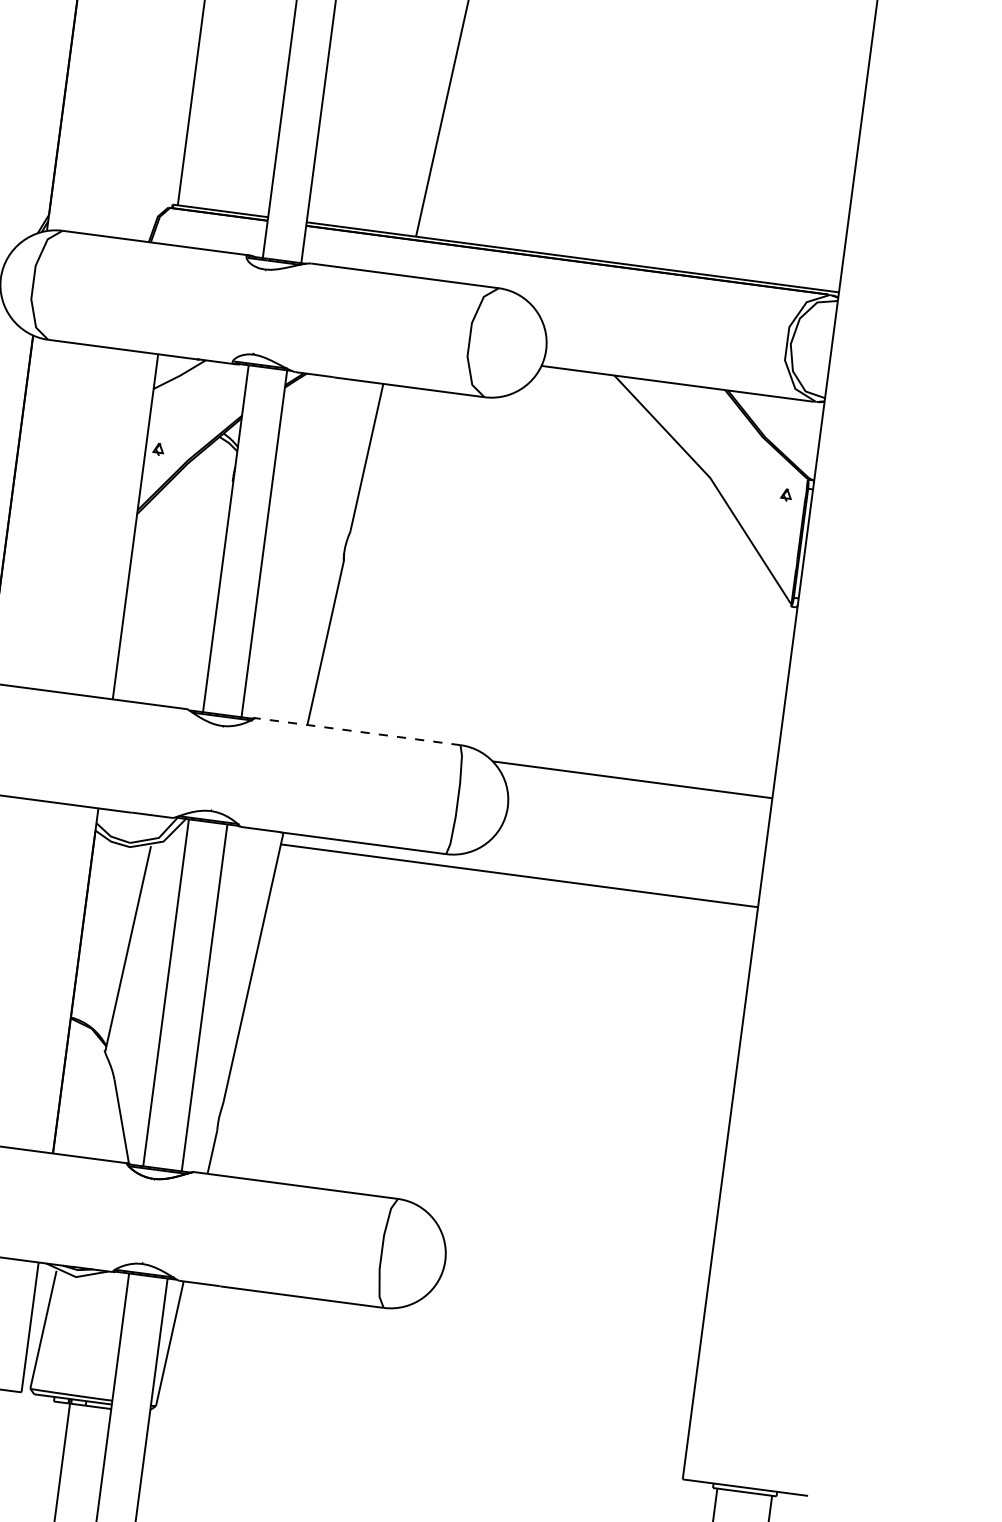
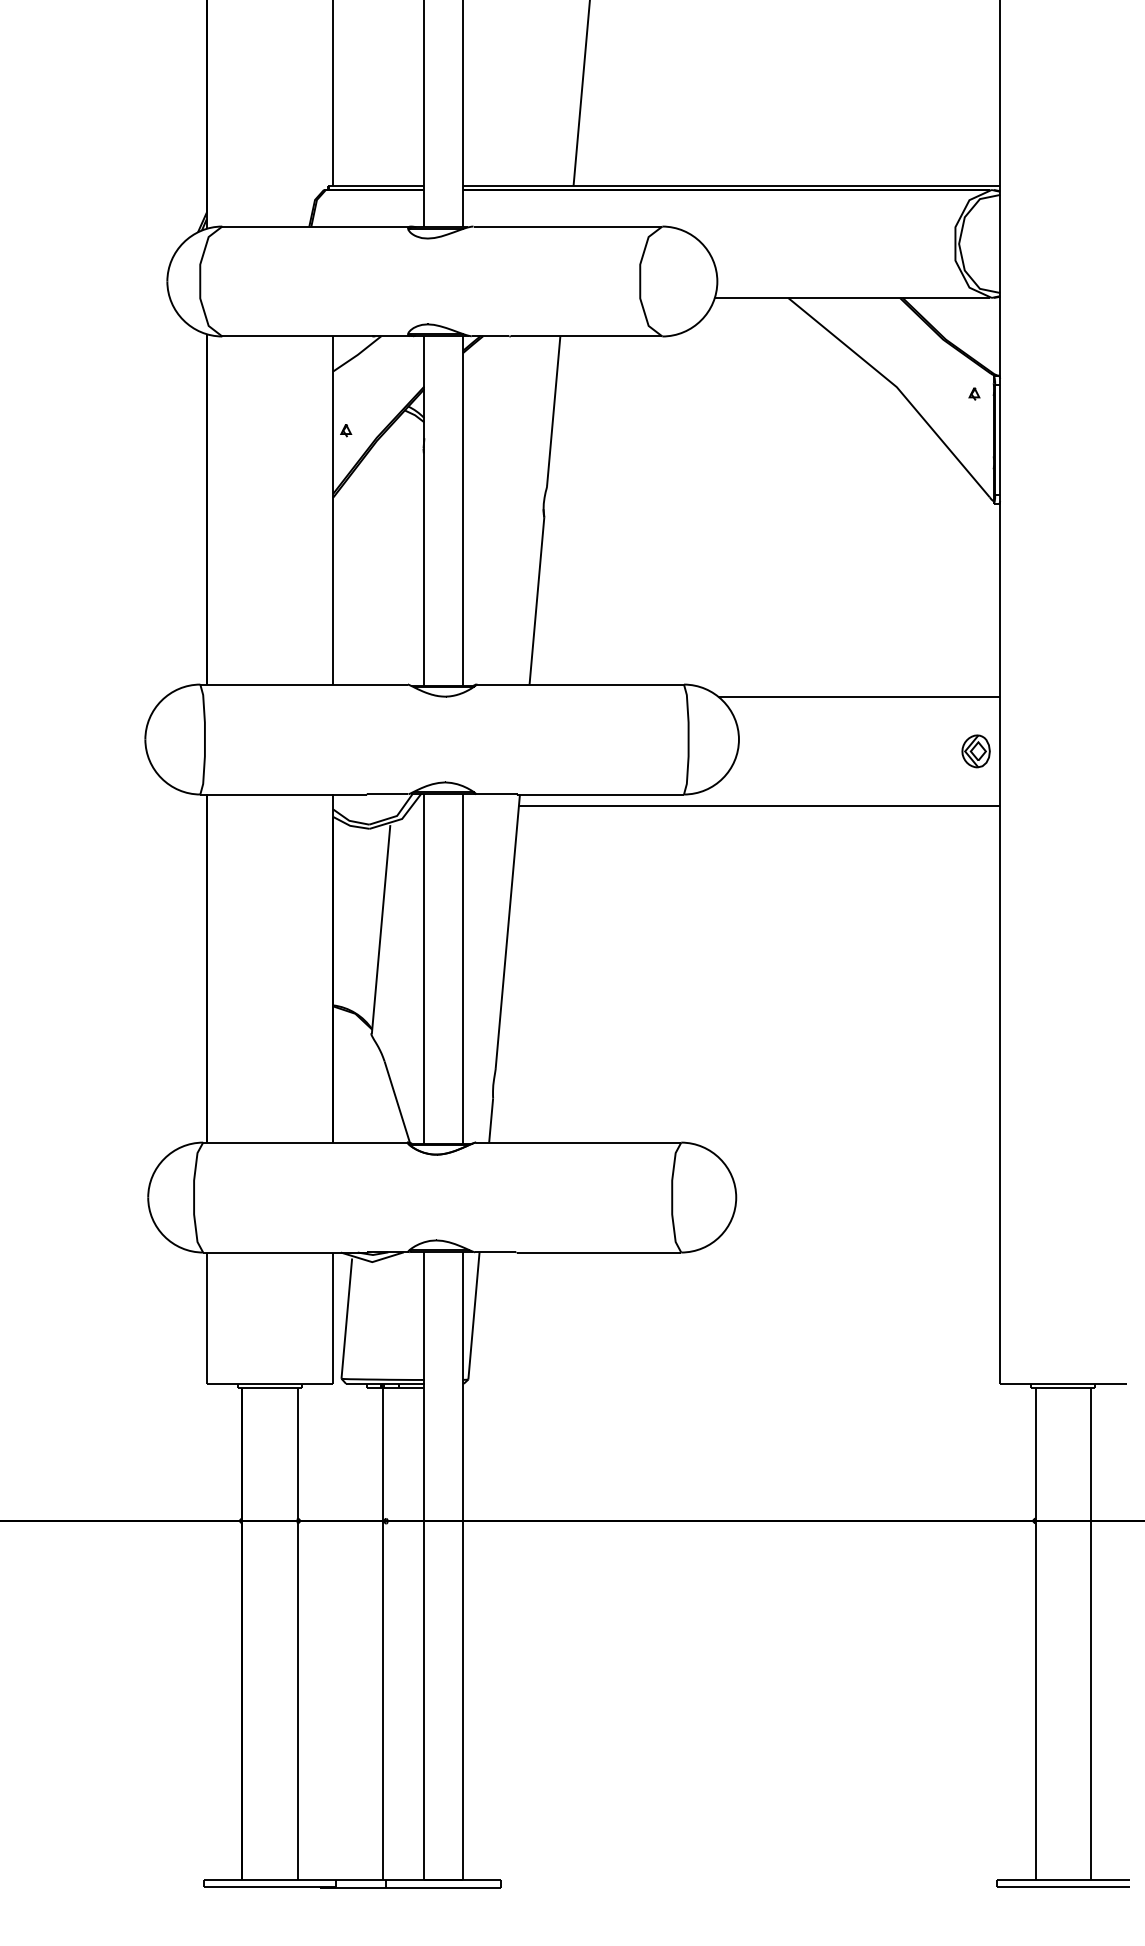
line: (357, 731) -> (580, 684), dashed -> solid
part: (740, 849) -> (975, 751), added

